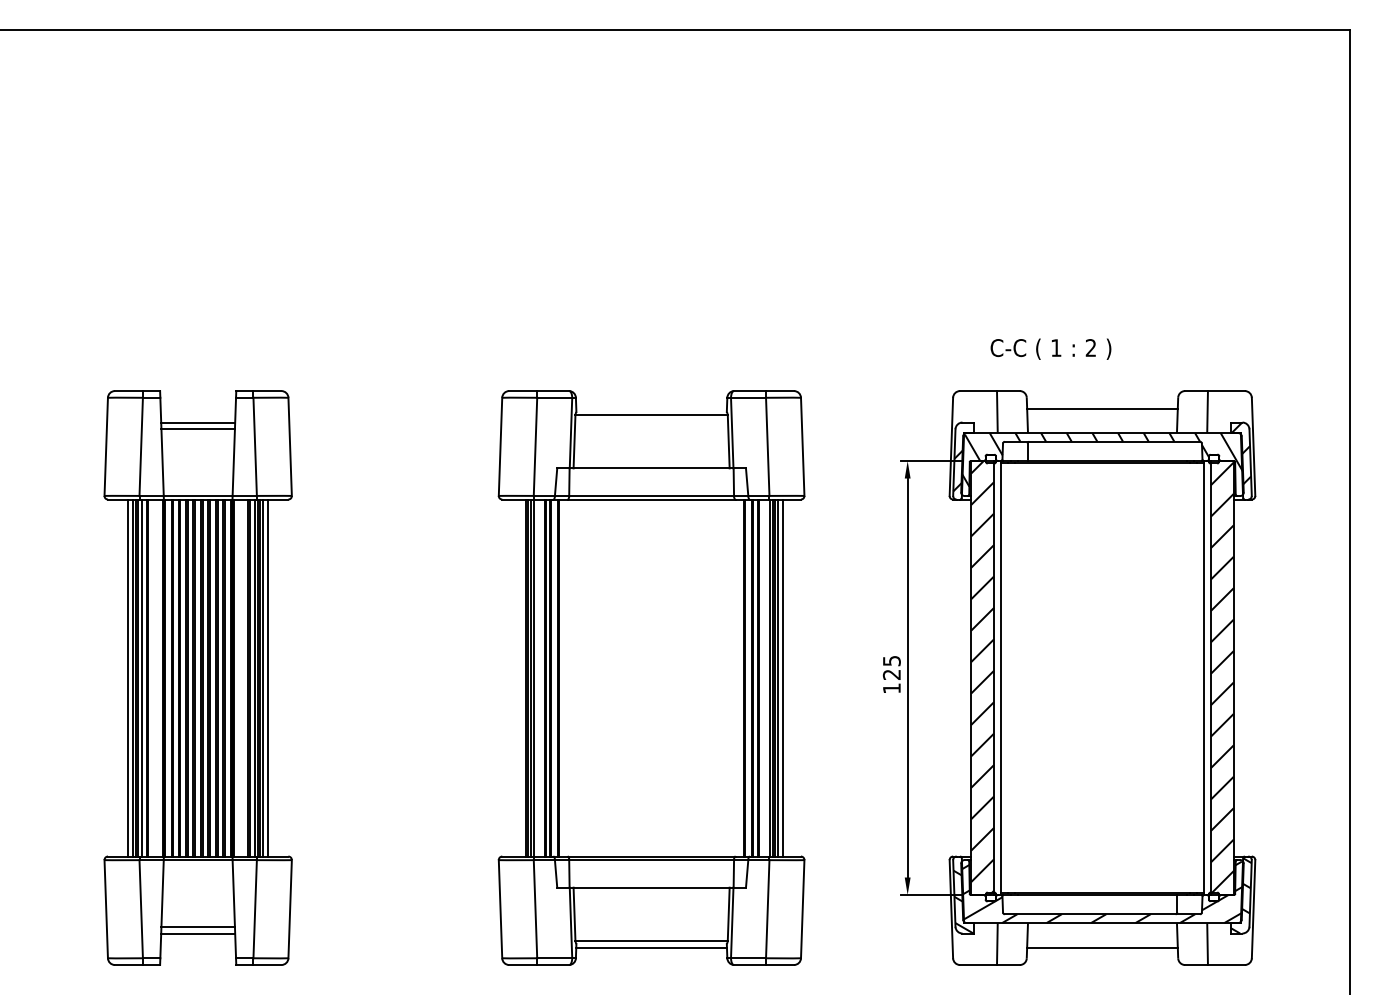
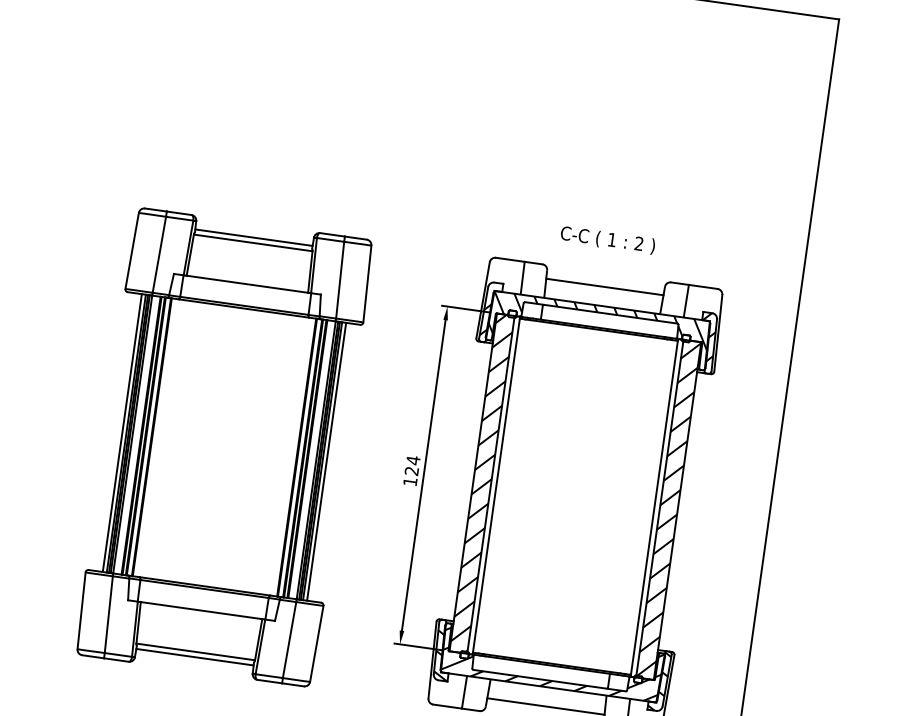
text: (1050, 348) -> (607, 239), moved
line: (651, 408) -> (253, 237), added
text: (891, 660) -> (413, 460), 125 -> 124
line: (520, 677) -> (122, 432), added

